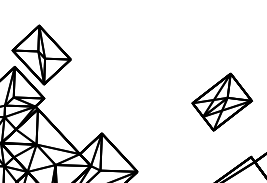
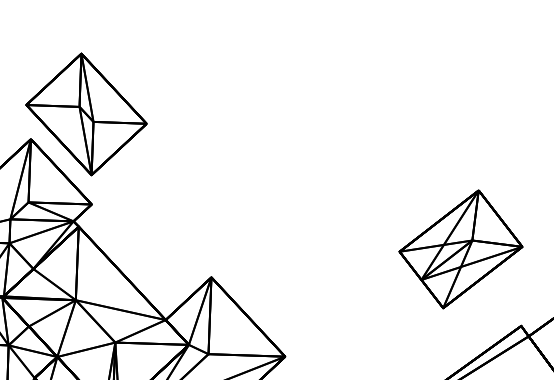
part: (221, 101) -> (459, 248), moved

